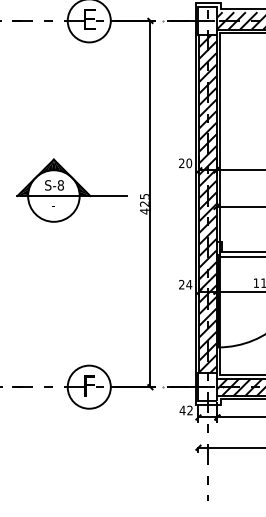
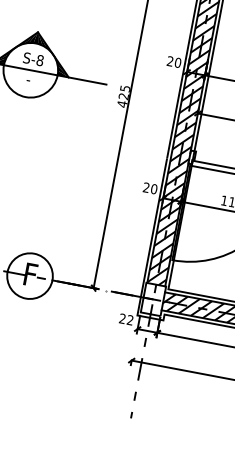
text: (189, 284) -> (154, 188), 24 -> 20
text: (182, 410) -> (122, 318), 42 -> 22

